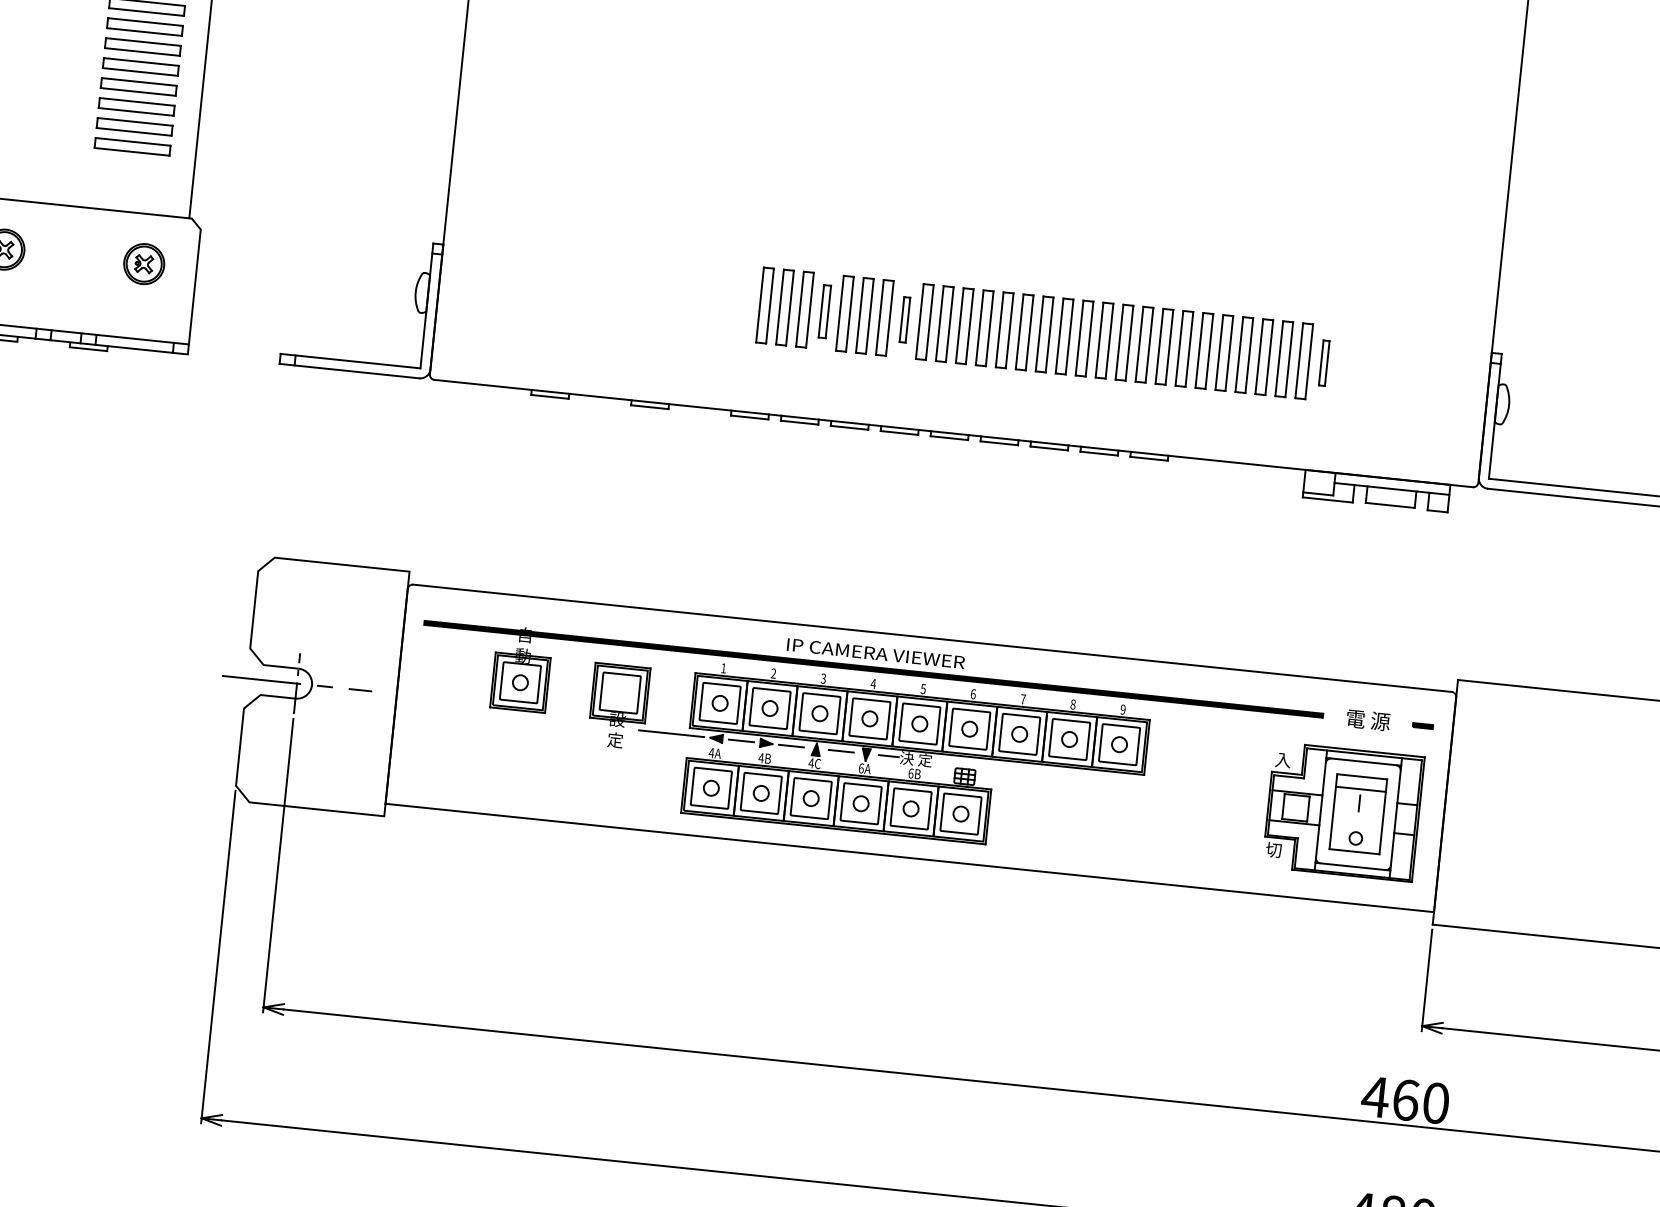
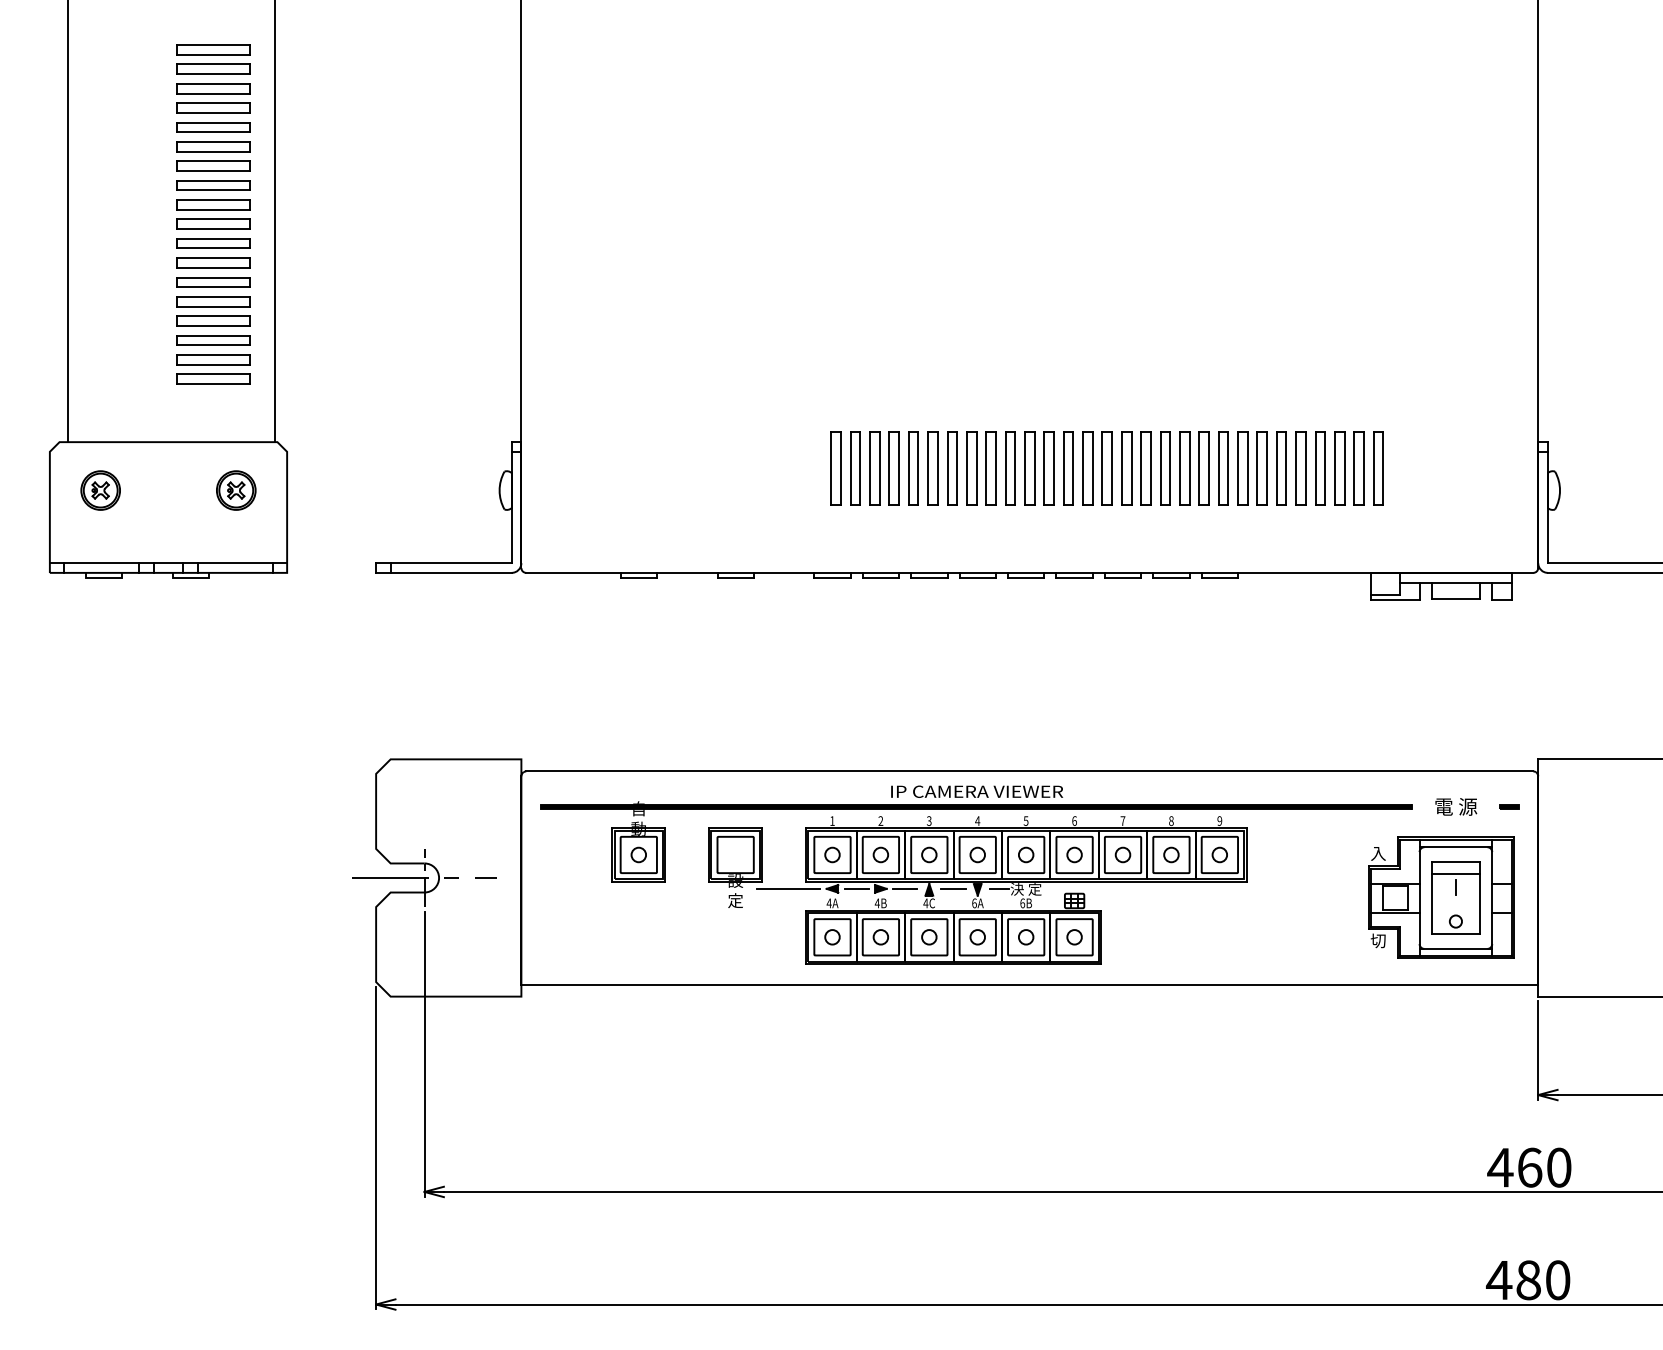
part: (824, 311) -> (893, 468), size x1.43
part: (904, 319) -> (971, 468), size x1.67
part: (1324, 363) -> (1378, 468), size x1.67

